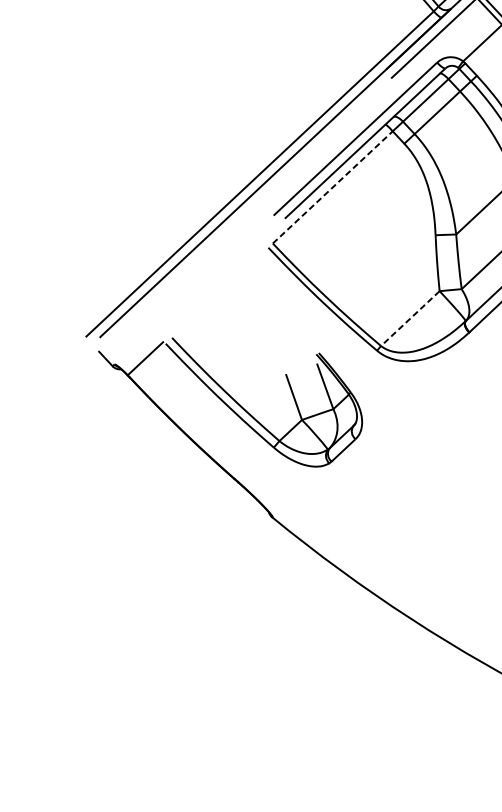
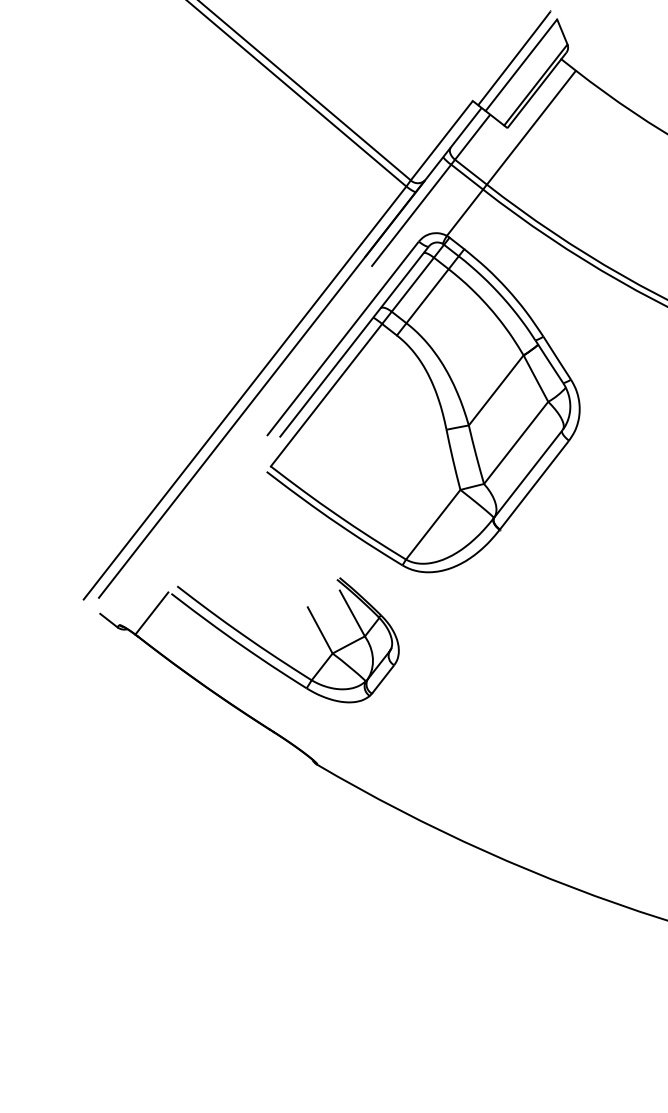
line: (332, 186) -> (326, 394), dashed -> solid
line: (409, 319) -> (432, 525), dashed -> solid

